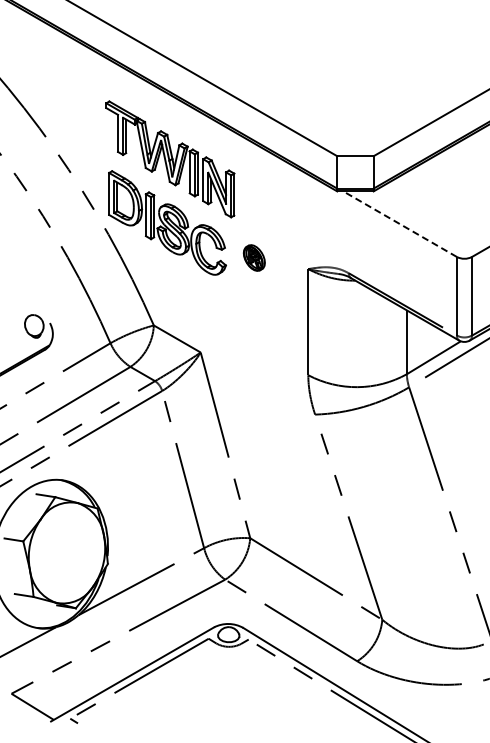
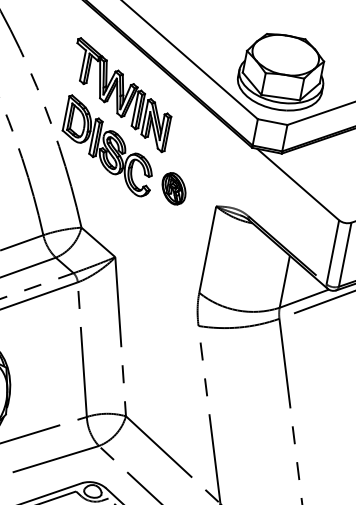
part: (355, 95) -> (282, 72), added
line: (400, 224) -> (298, 184), dashed -> solid
part: (254, 257) -> (174, 188), size x1.43

